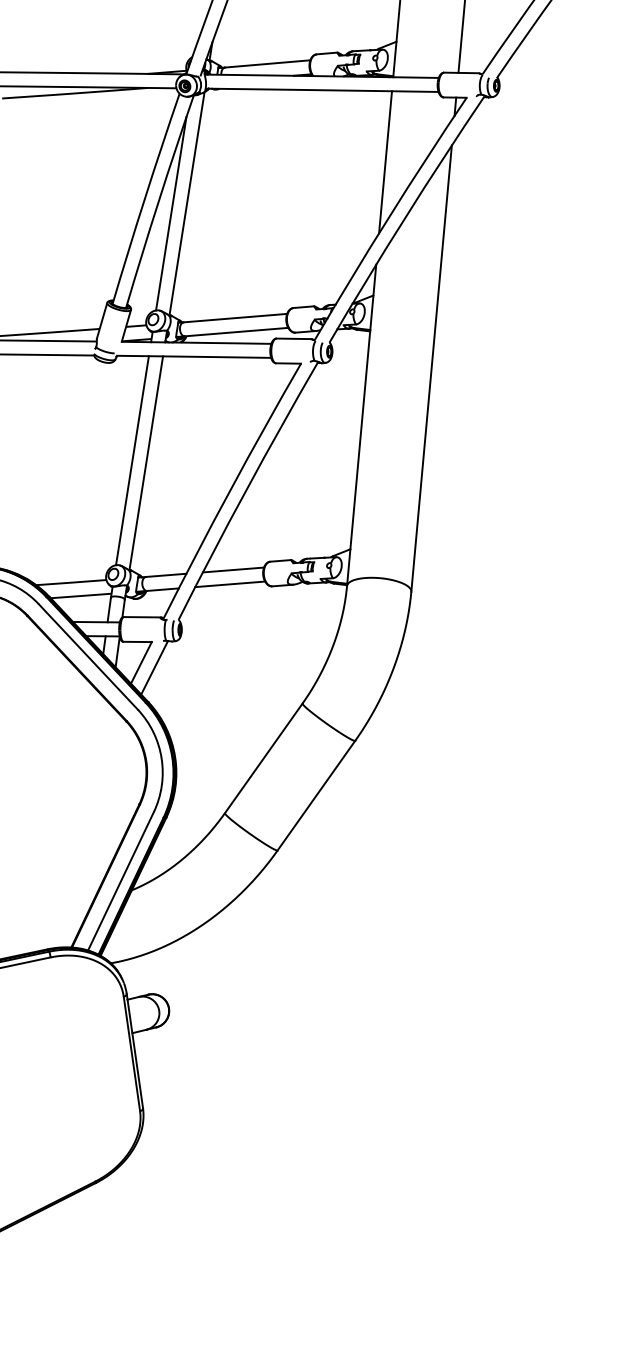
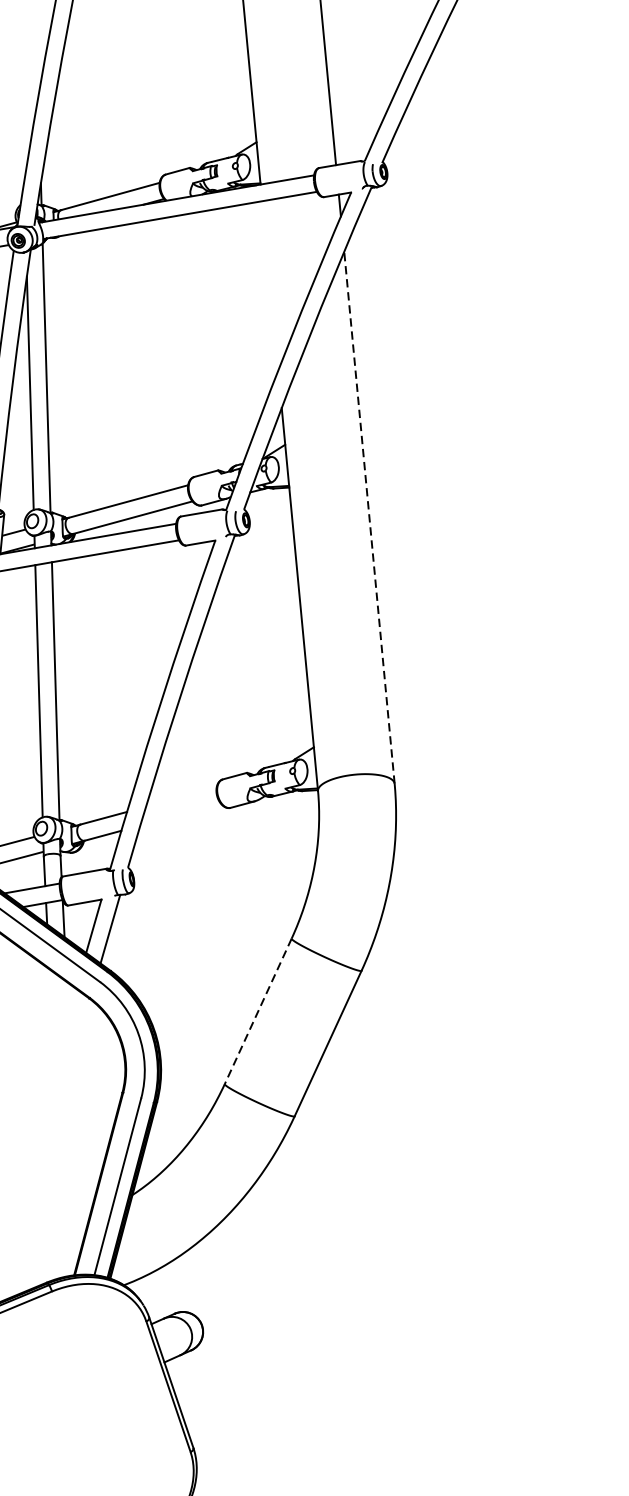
line: (385, 162) -> (270, 286), removed
line: (431, 368) -> (369, 517), solid -> dashed
line: (233, 569) -> (181, 796), removed
line: (230, 584) -> (181, 814), removed
line: (263, 758) -> (257, 1011), solid -> dashed

